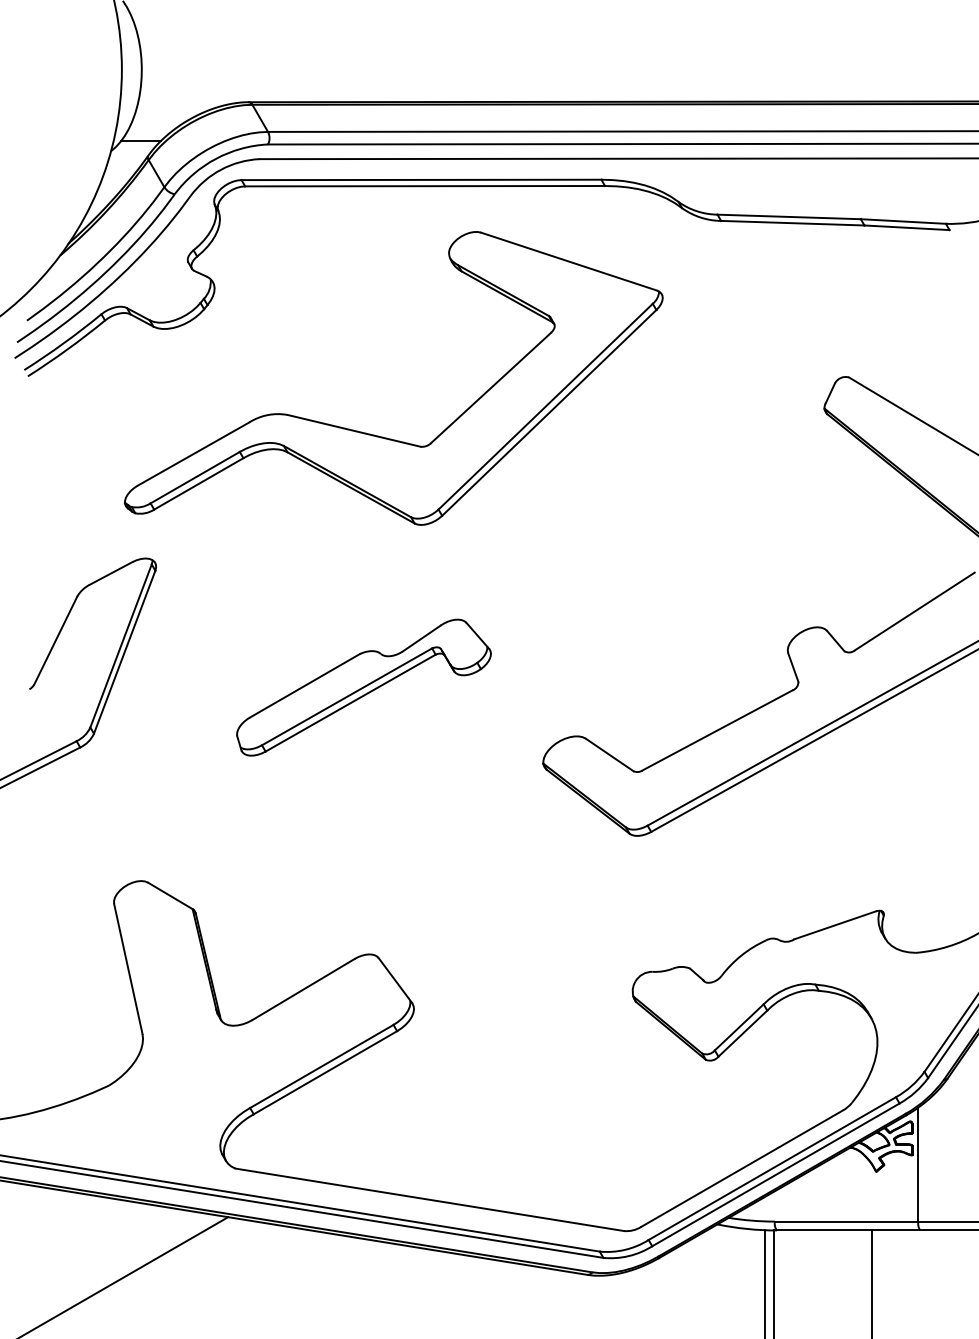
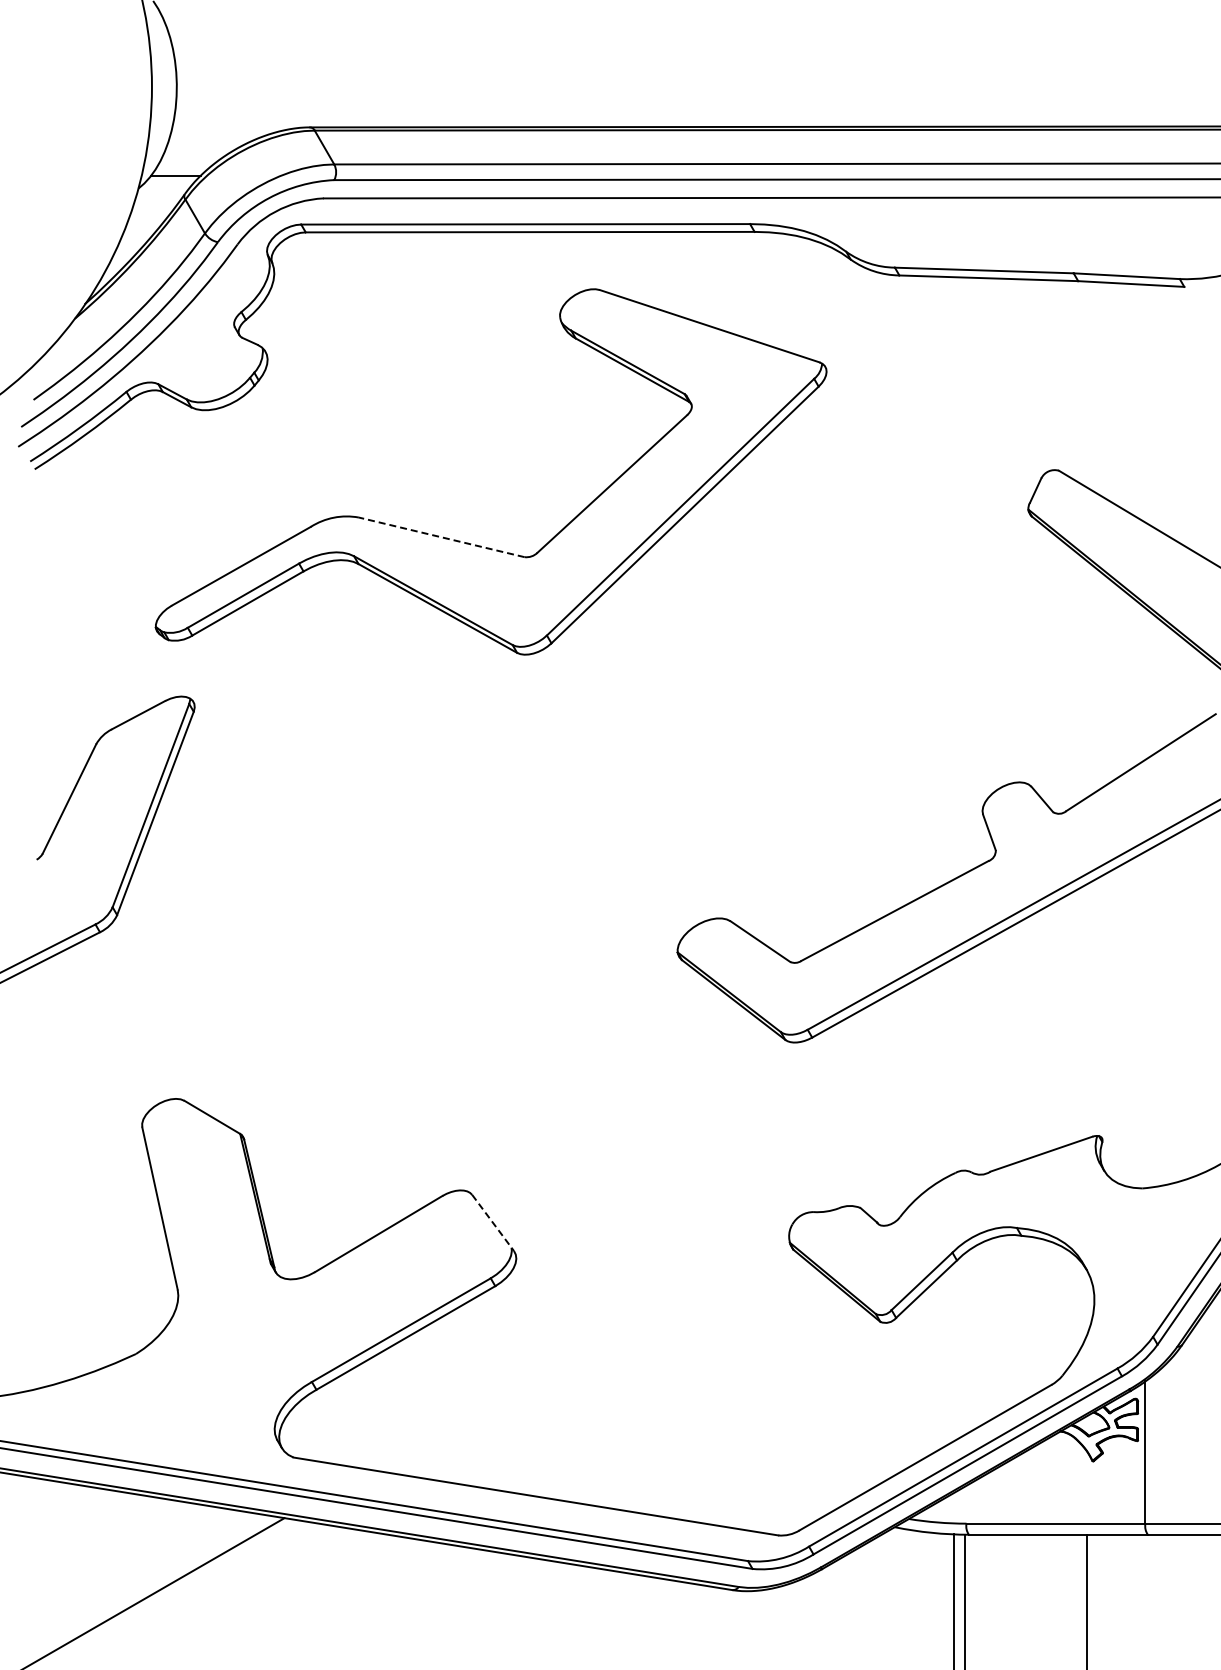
line: (354, 430) -> (441, 537), solid -> dashed
part: (363, 687) -> (453, 857), removed
line: (395, 980) -> (493, 1223), solid -> dashed

